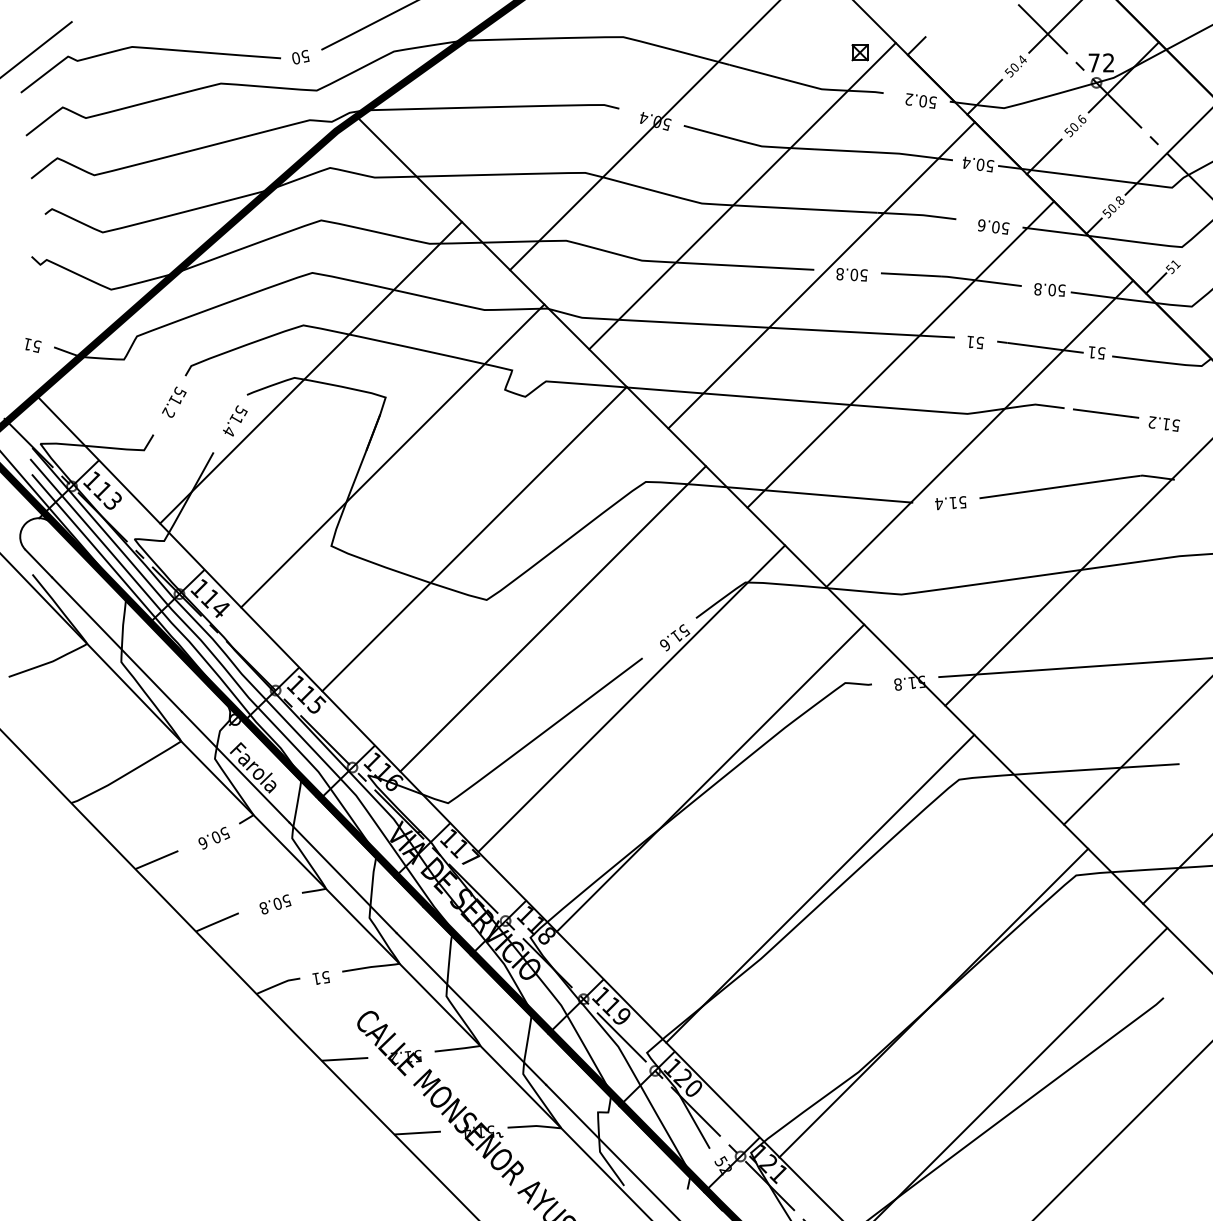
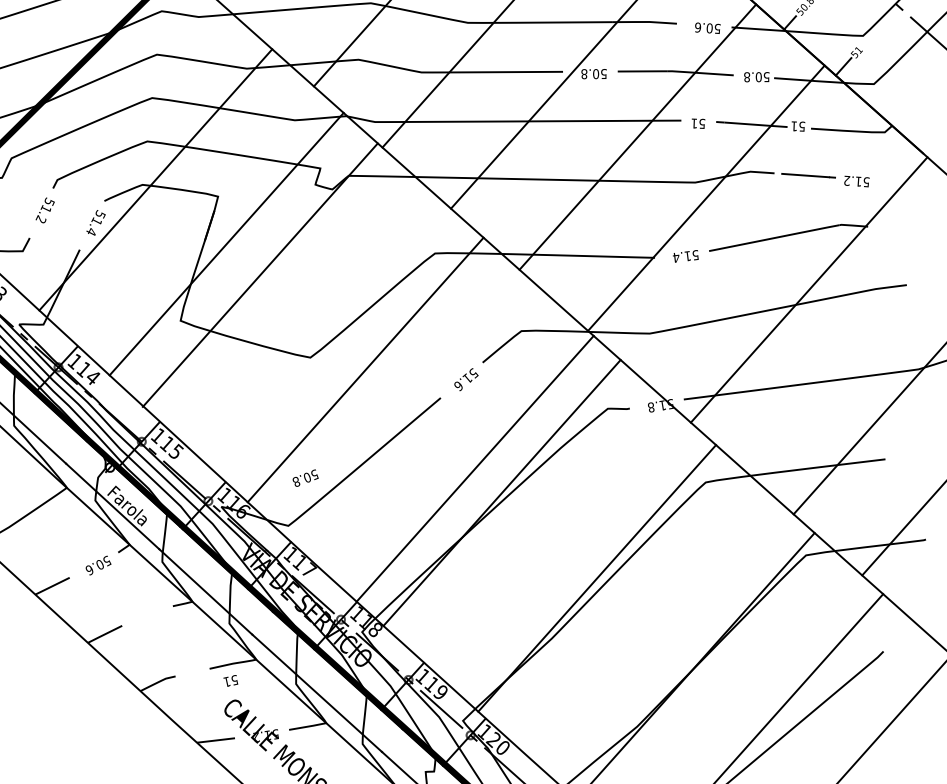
line: (474, 539) -> (260, 275), moved
line: (631, 698) -> (475, 468), moved
text: (275, 904) -> (305, 478), moved
text: (320, 977) -> (230, 680), moved

